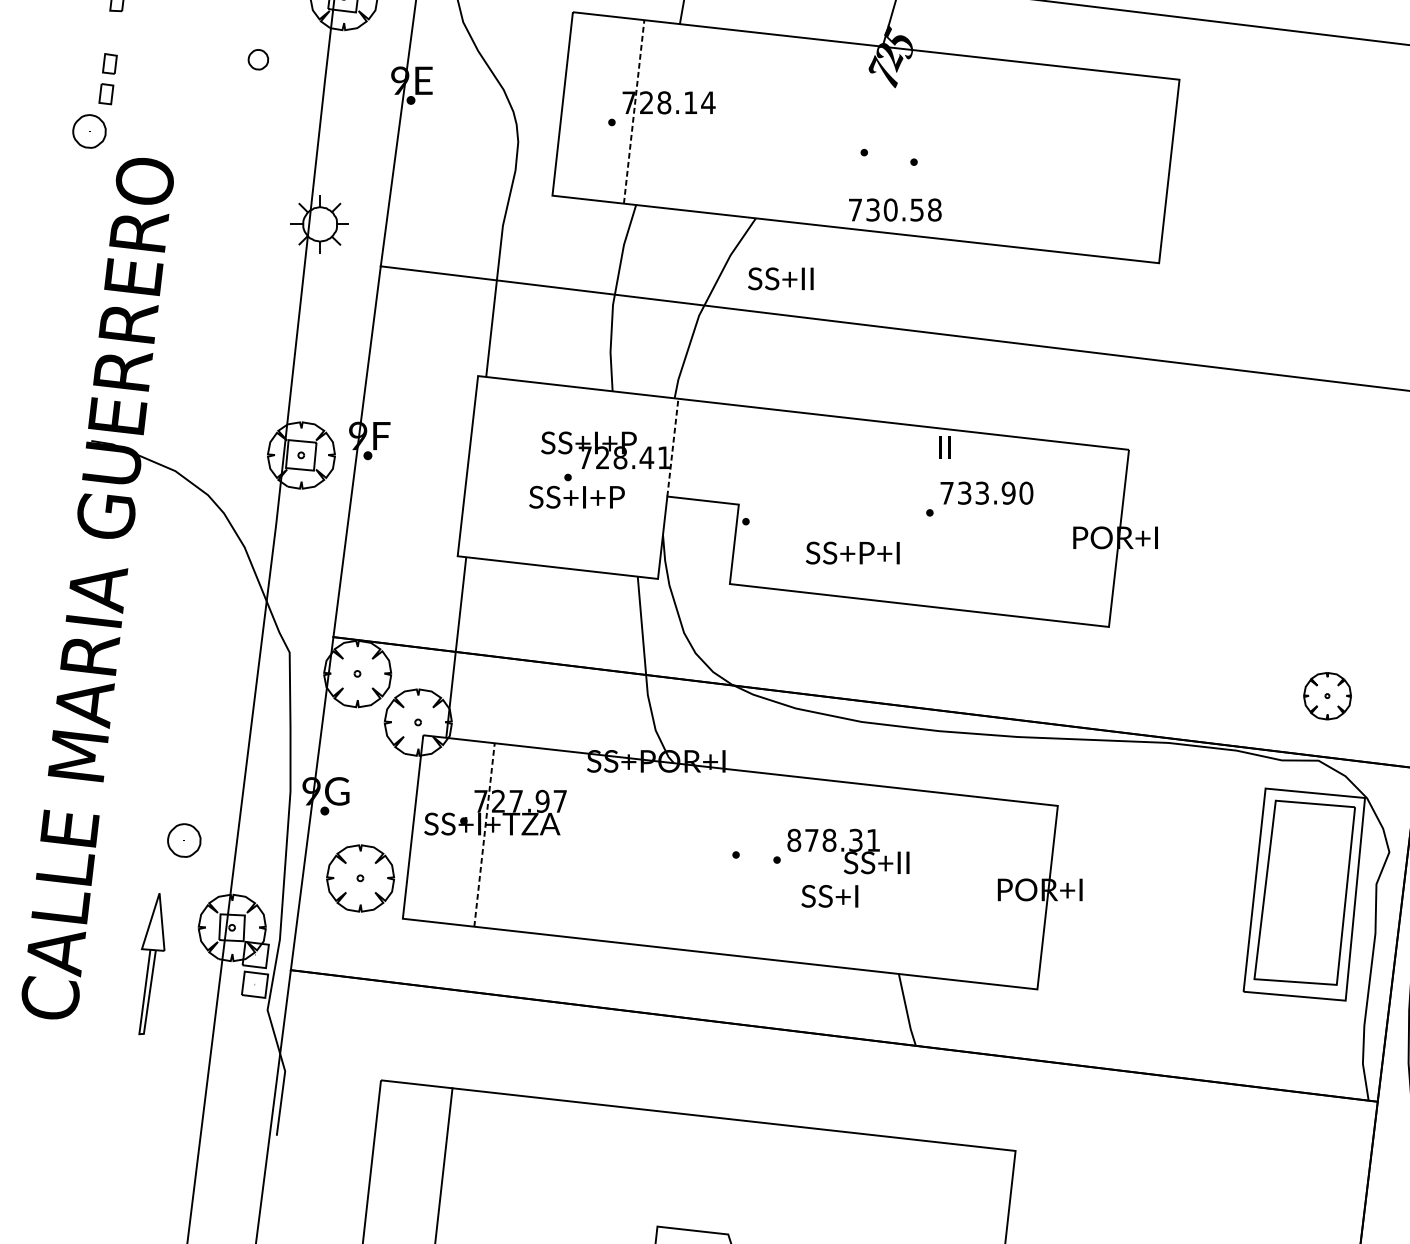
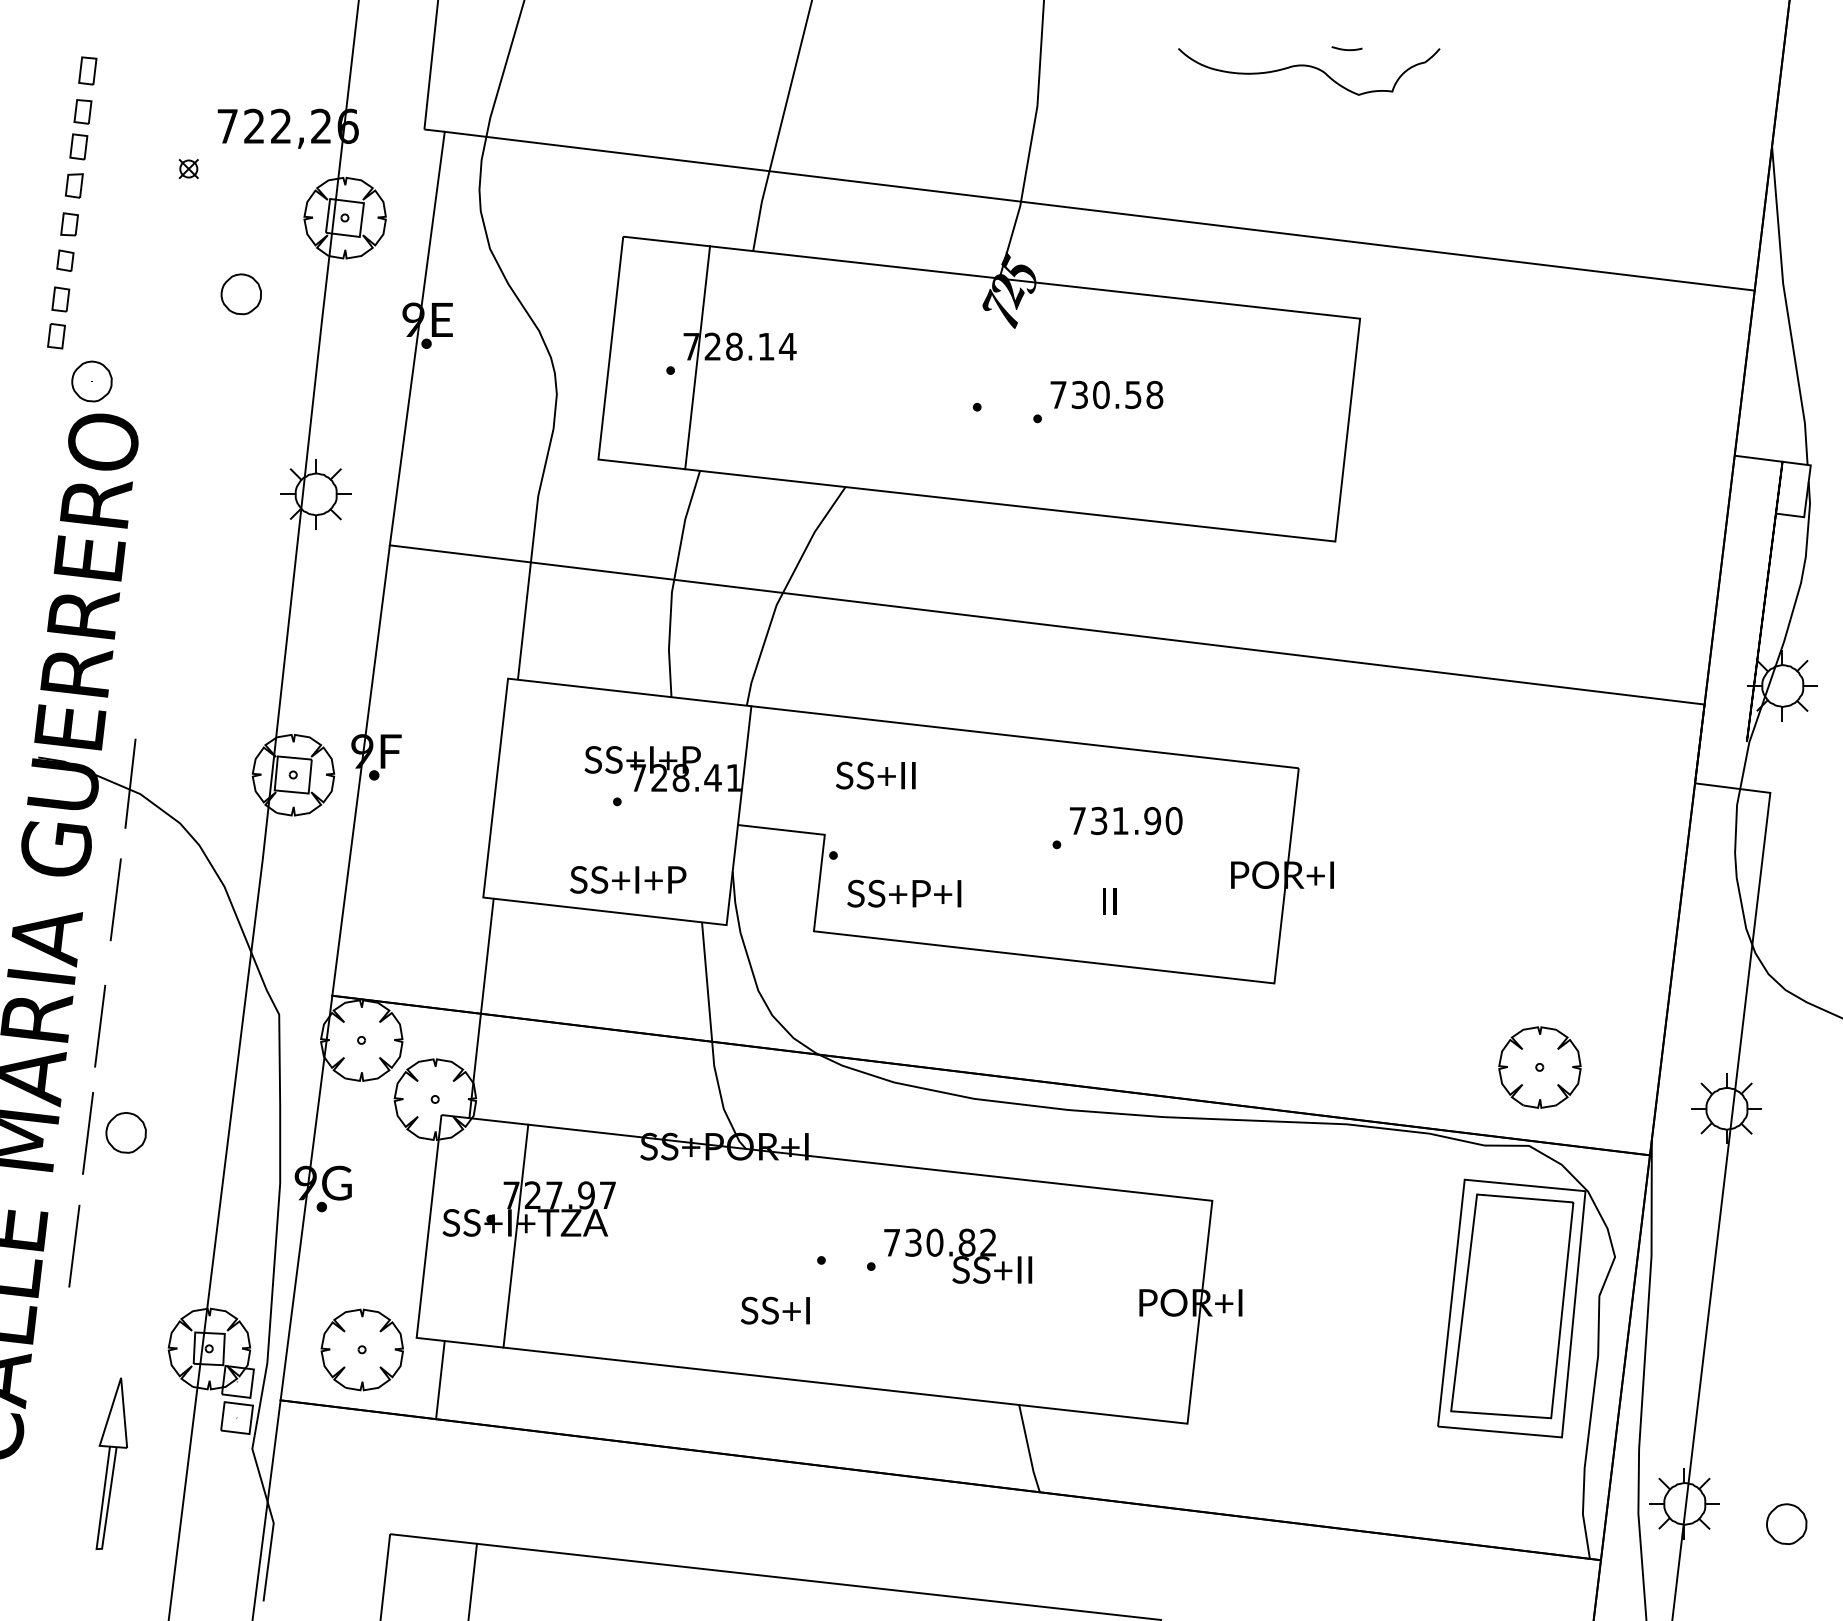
part: (113, 31) -> (65, 260), added
part: (257, 59) -> (240, 294), size x1.67
line: (634, 111) -> (697, 357), dashed -> solid
part: (89, 131) -> (91, 381), moved
text: (894, 209) -> (1106, 394), moved
text: (780, 278) -> (875, 775), moved
line: (672, 447) -> (744, 765), dashed -> solid
text: (944, 447) -> (1109, 901), moved
line: (167, 462) -> (130, 783), added
text: (982, 492) -> (1120, 820), 733.90 -> 731.90
text: (577, 496) -> (628, 879), moved
text: (853, 552) -> (904, 893), moved
line: (154, 557) -> (115, 899), added
line: (142, 661) -> (100, 1025), added
part: (1327, 696) -> (1539, 1067), size x1.43
line: (131, 749) -> (87, 1132), added
line: (484, 834) -> (515, 1235), dashed -> solid
part: (183, 840) -> (125, 1132), moved
text: (833, 840) -> (939, 1242), 878.31 -> 730.82
line: (121, 842) -> (74, 1245), added
part: (359, 878) -> (361, 1349), moved
text: (829, 896) -> (775, 1310), moved
line: (422, 953) -> (440, 1380), added
part: (151, 963) -> (111, 1463), moved

